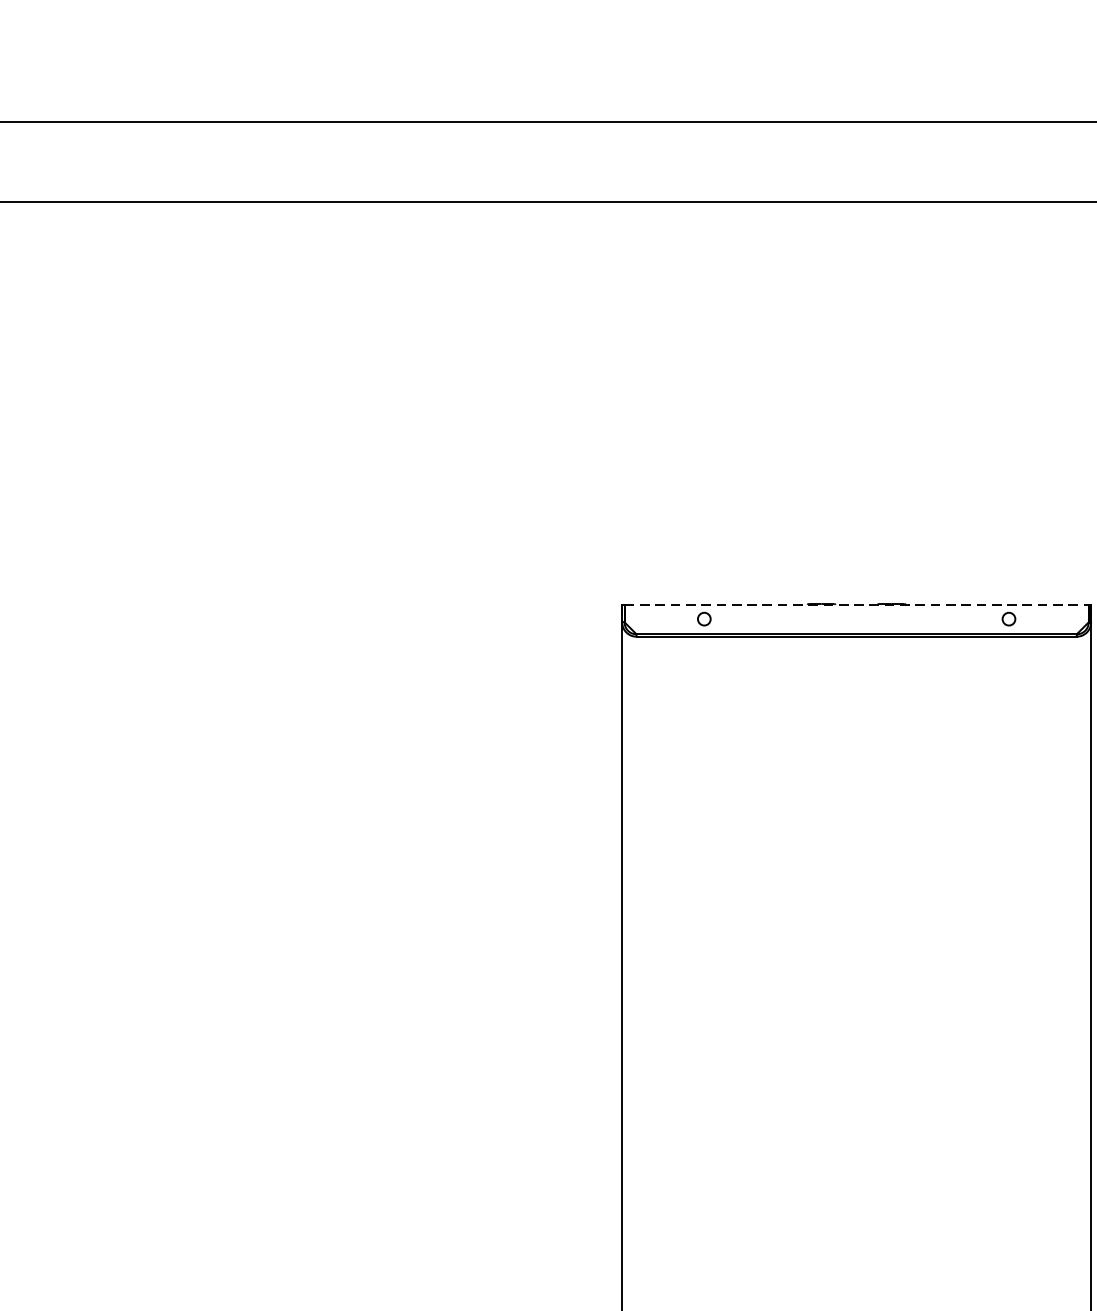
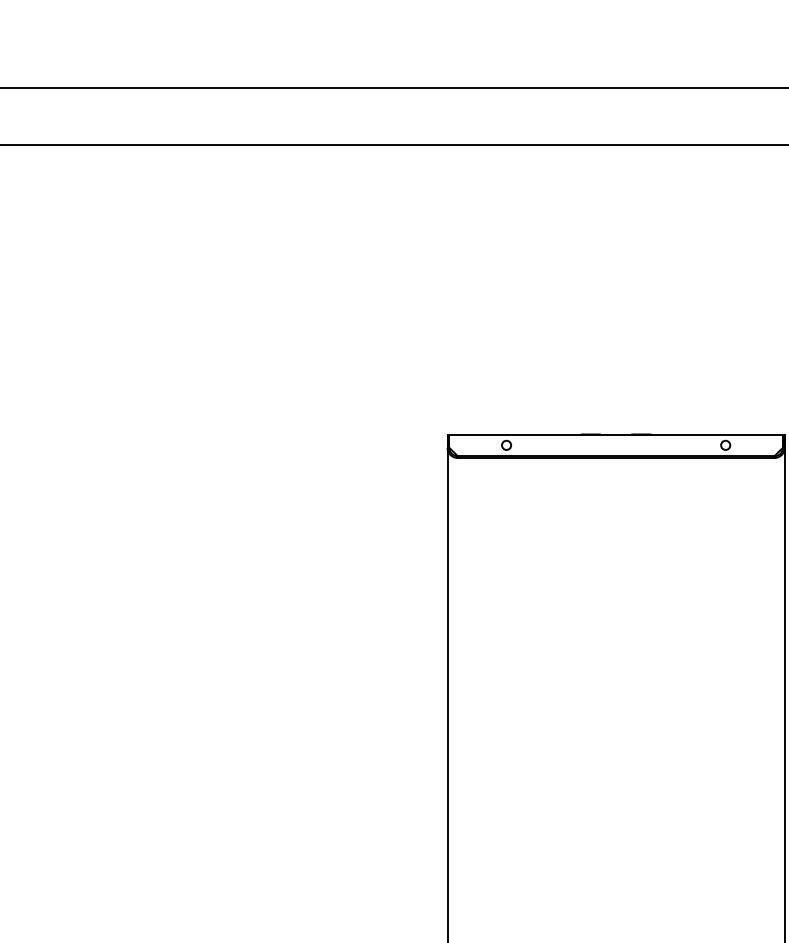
line: (857, 605) -> (616, 435), dashed -> solid

